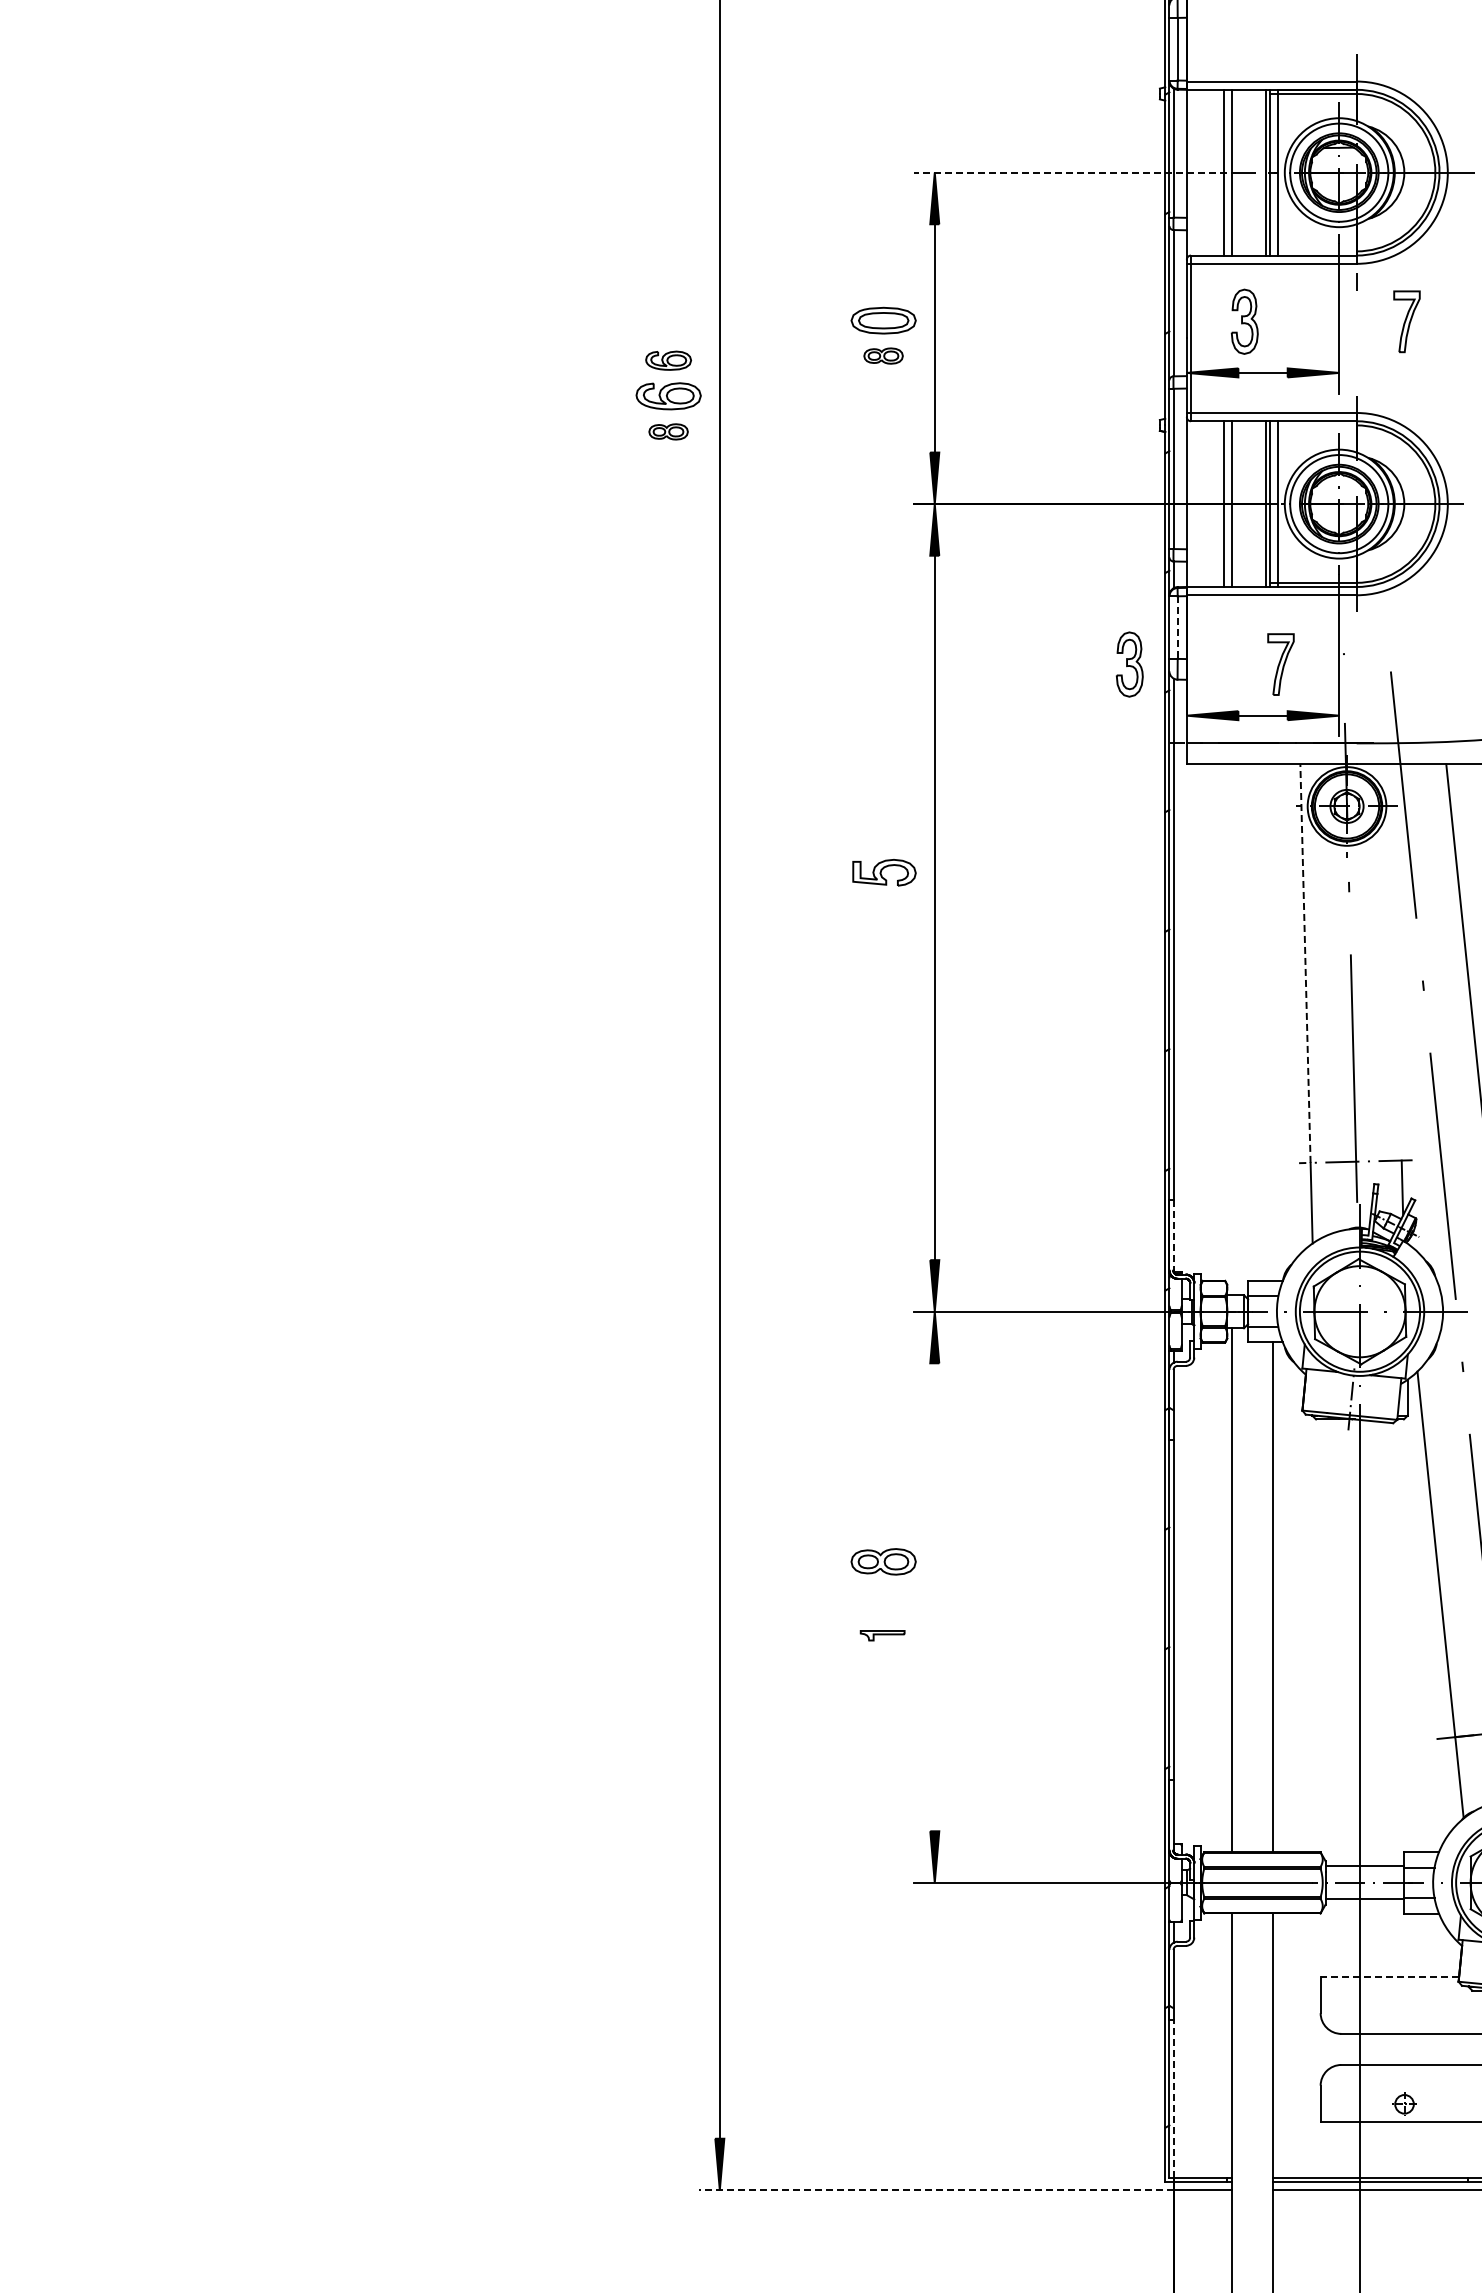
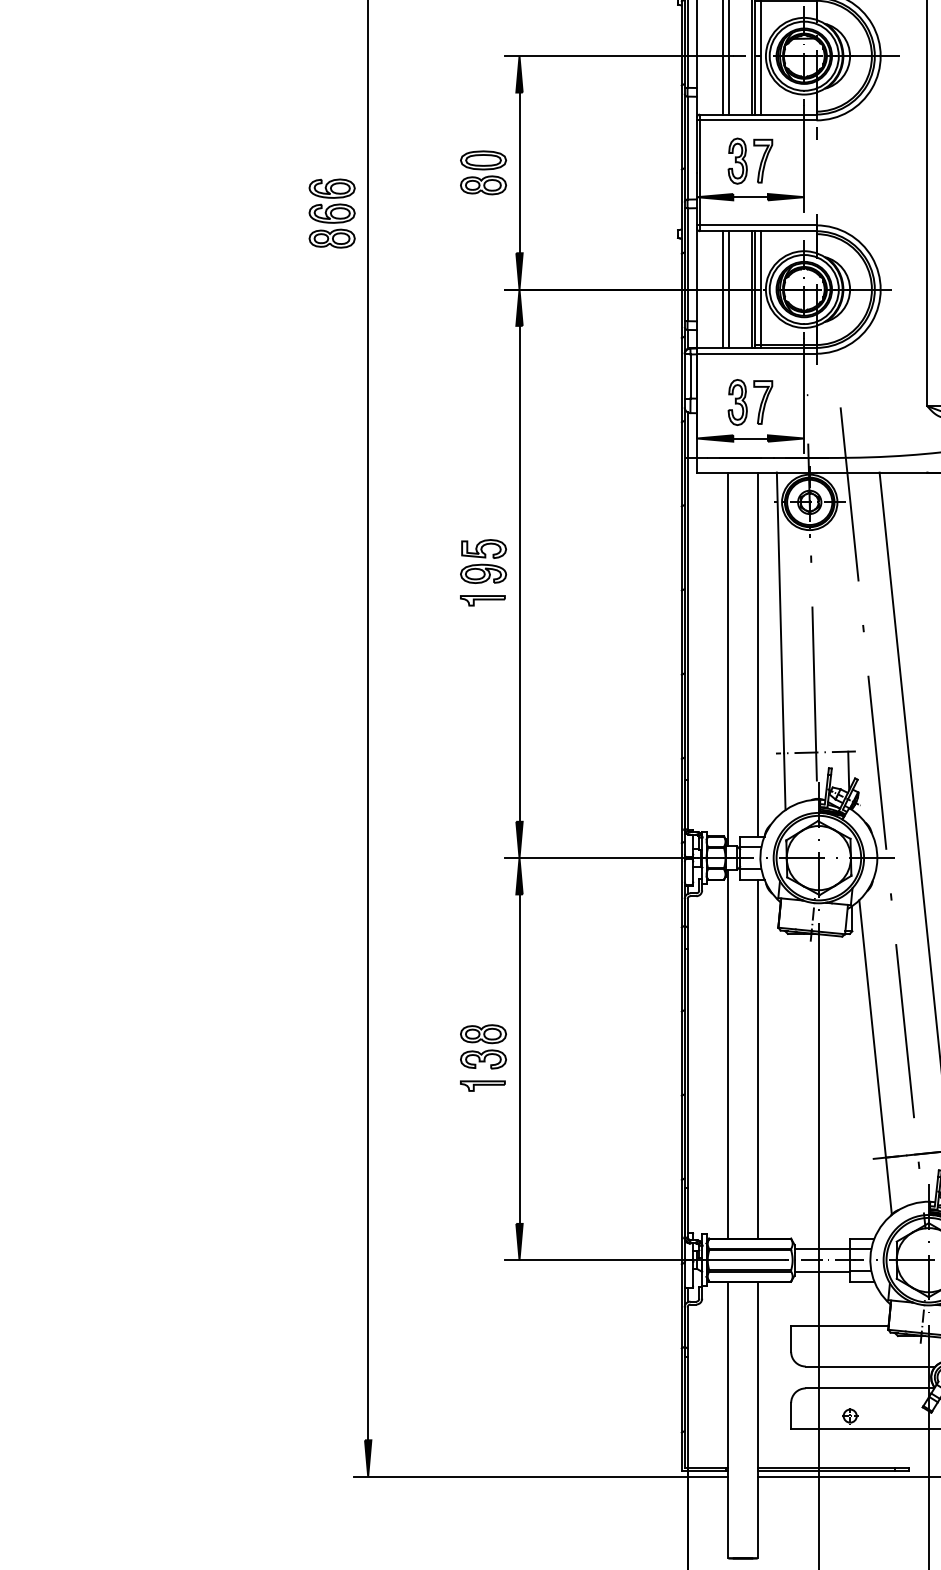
line: (1075, 172) -> (618, 56), dashed -> solid
part: (1406, 321) -> (762, 160), moved
part: (883, 355) -> (483, 184), size x1.67
part: (668, 360) -> (332, 188), size x1.43
part: (668, 431) -> (332, 238), size x1.67
line: (1177, 628) -> (690, 377), dashed -> solid
part: (1129, 664) -> (737, 402), moved
part: (883, 907) -> (483, 573), added
part: (882, 945) -> (482, 600), added
line: (1305, 963) -> (780, 612), dashed -> solid
line: (1272, 1022) -> (757, 654), added
line: (1231, 1029) -> (728, 659), added
line: (1173, 1235) -> (687, 804), dashed -> solid
part: (883, 1597) -> (483, 1059), added
line: (934, 1597) -> (519, 1059), added
part: (882, 1635) -> (482, 1086), size x1.43
line: (1389, 1976) -> (839, 1326), dashed -> solid
line: (1173, 2099) -> (687, 1412), dashed -> solid
line: (935, 2190) -> (520, 1476), dashed -> solid

